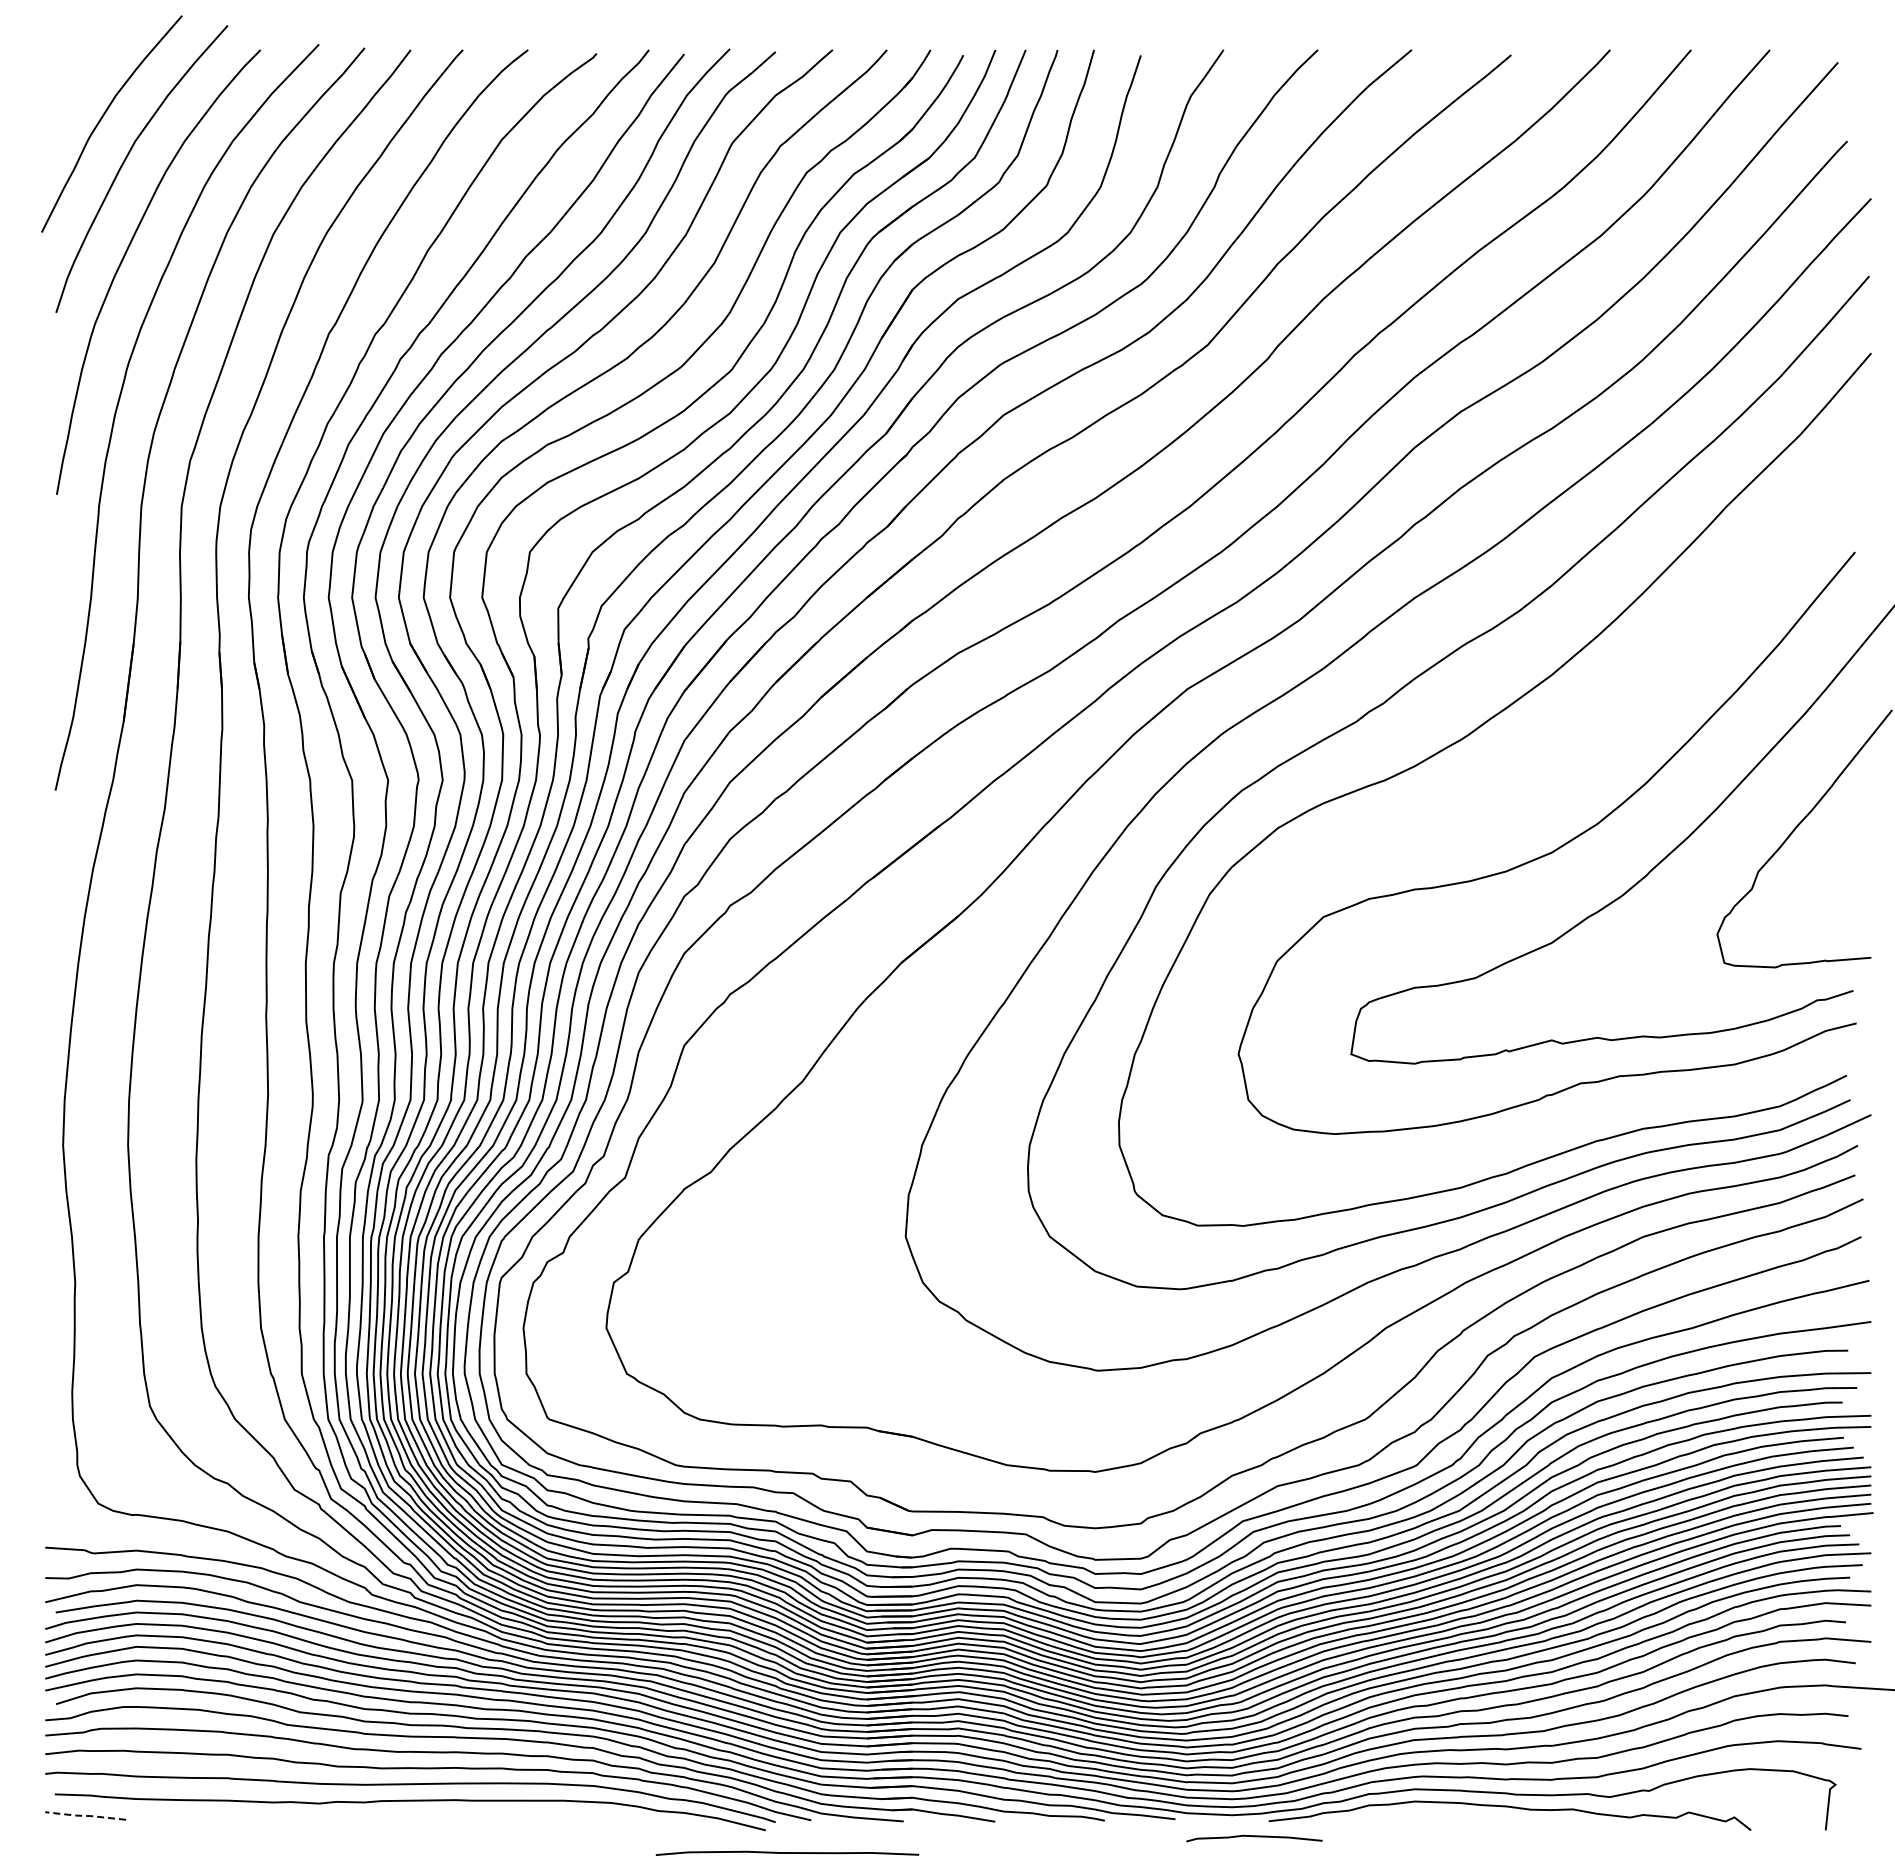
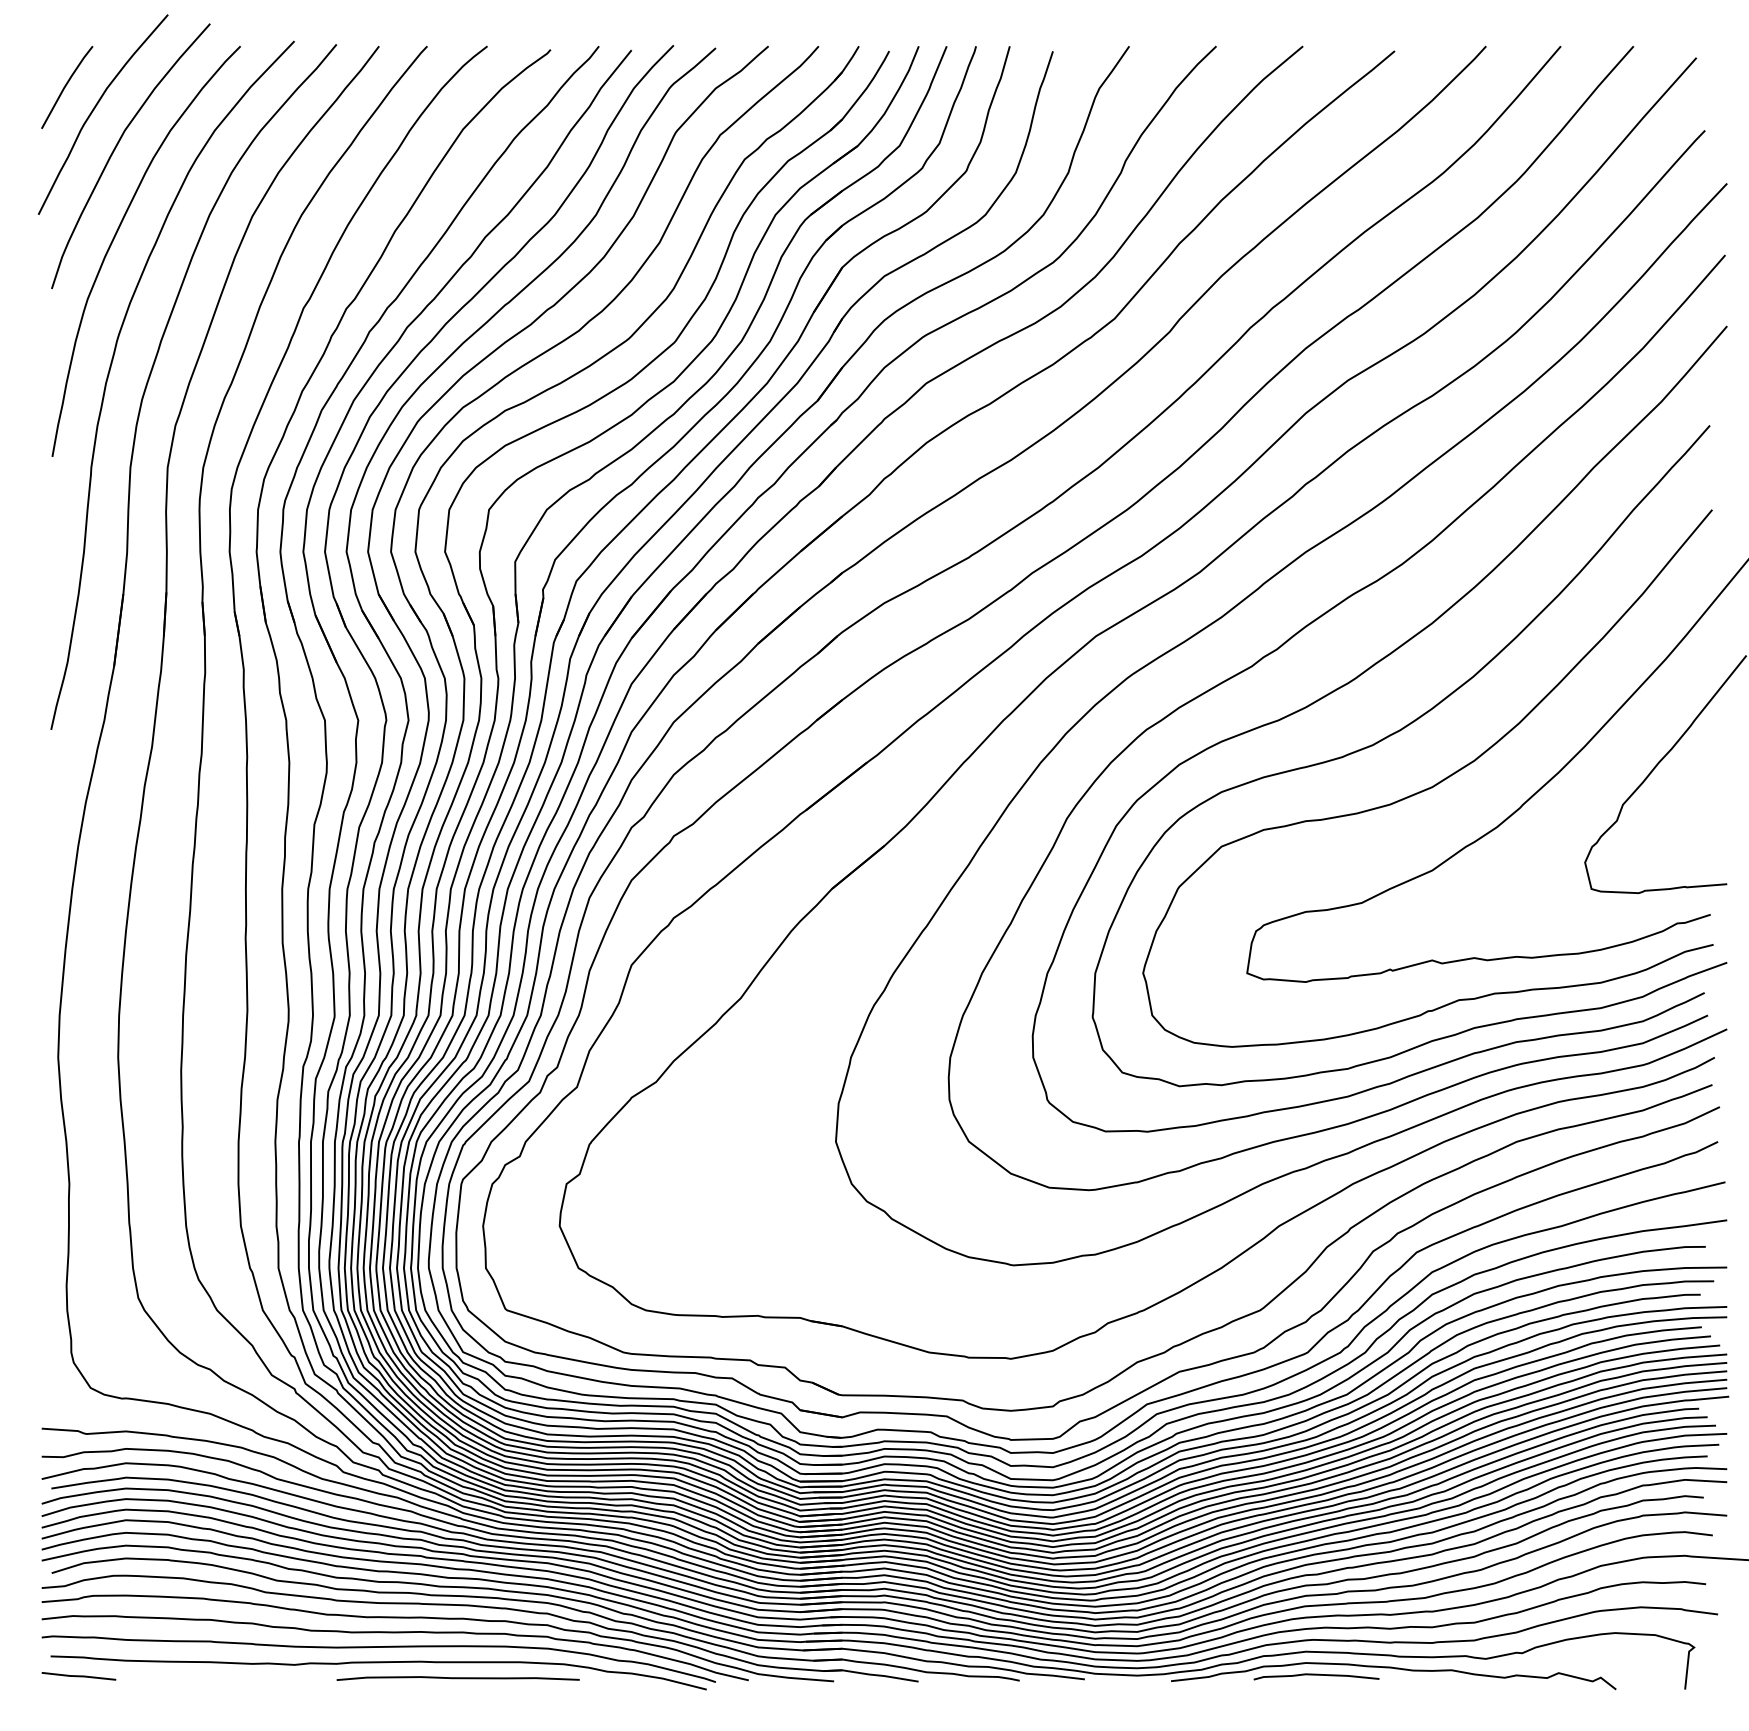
line: (71, 94) -> (65, 87), added
curve: (1514, 793) -> (1397, 732), added
line: (84, 1815) -> (77, 1675), dashed -> solid
curve: (1254, 1837) -> (1316, 1675), moved
curve: (787, 1852) -> (458, 1677), moved

